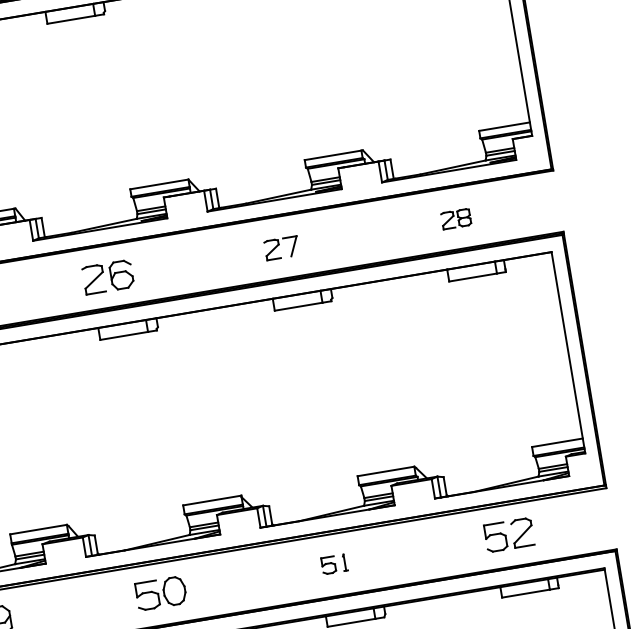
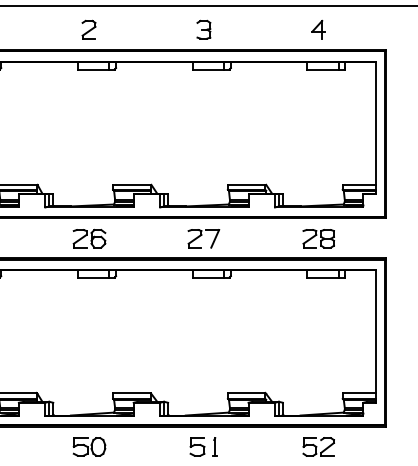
part: (455, 218) -> (318, 238), size x1.67
part: (281, 247) -> (203, 238), size x1.43
part: (334, 563) -> (203, 446), size x1.67

